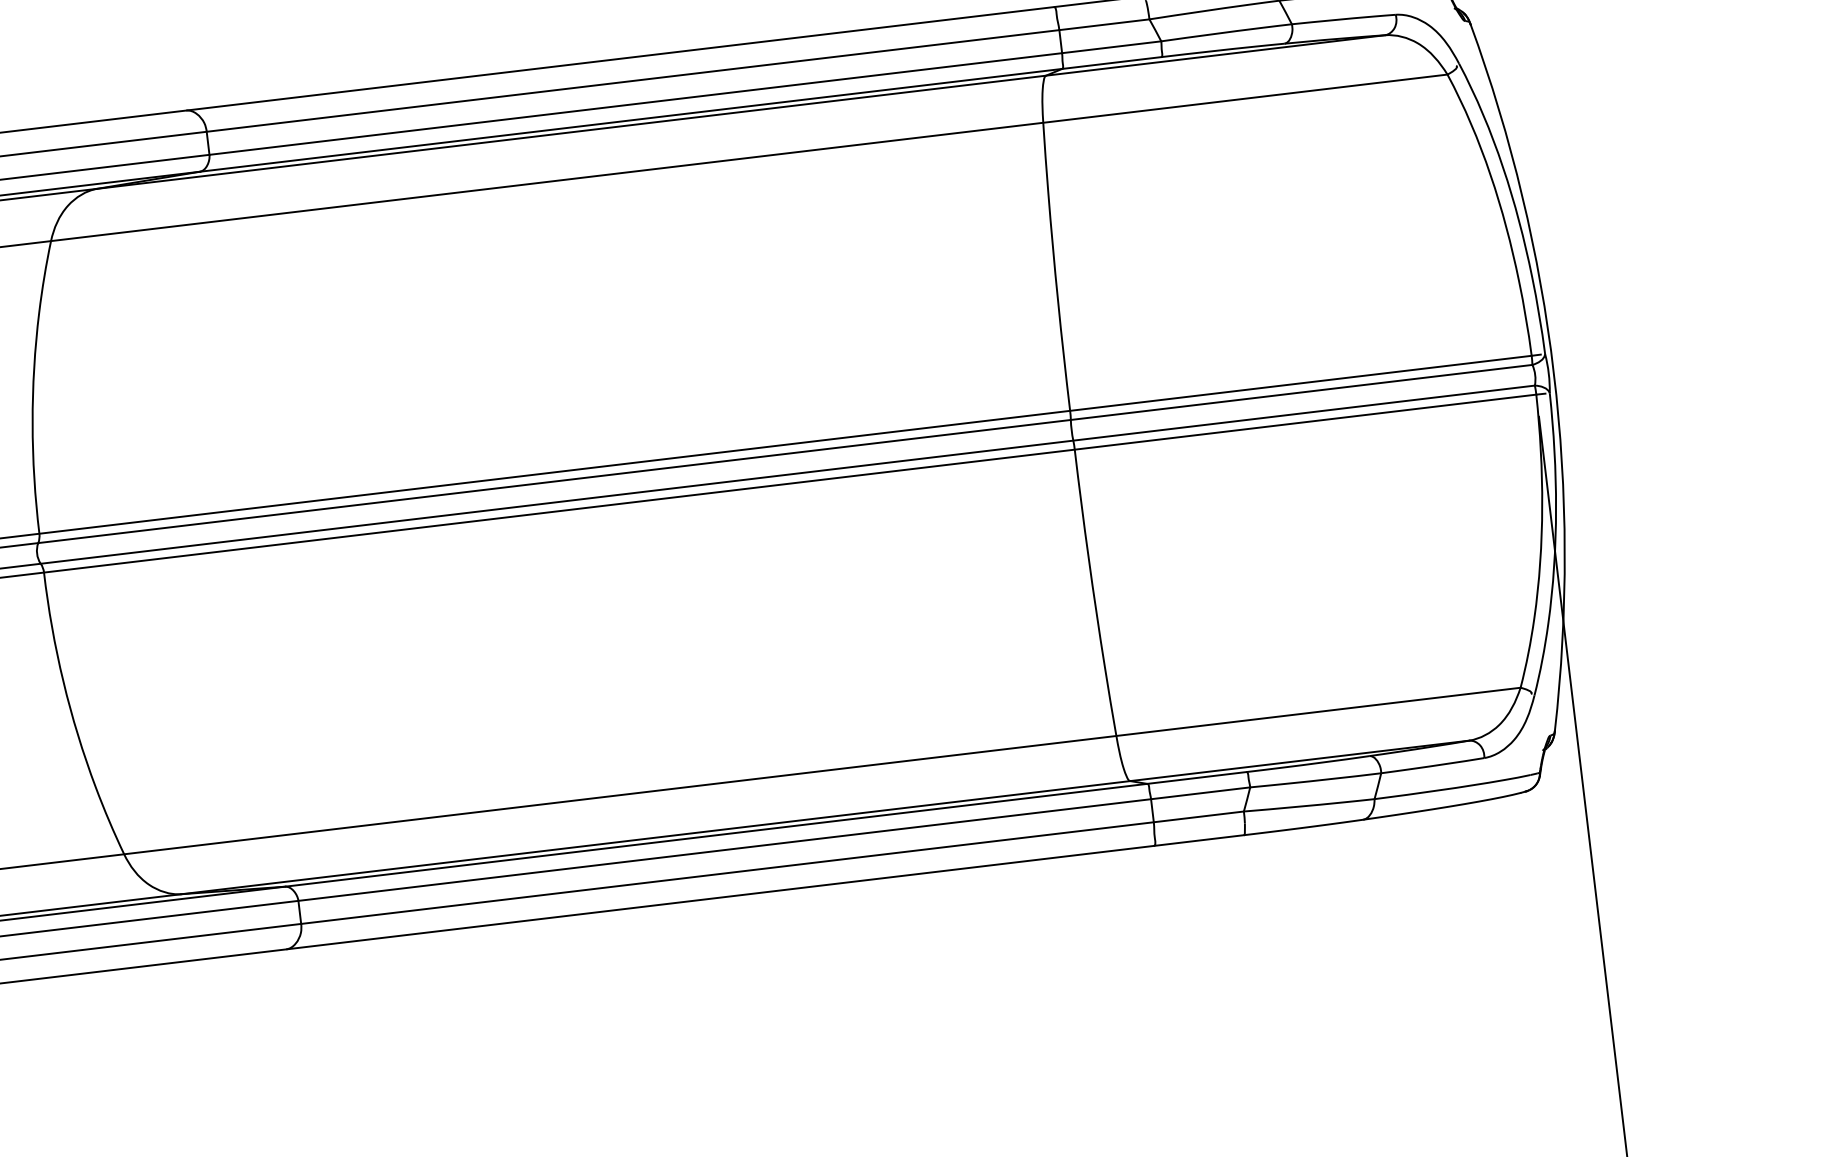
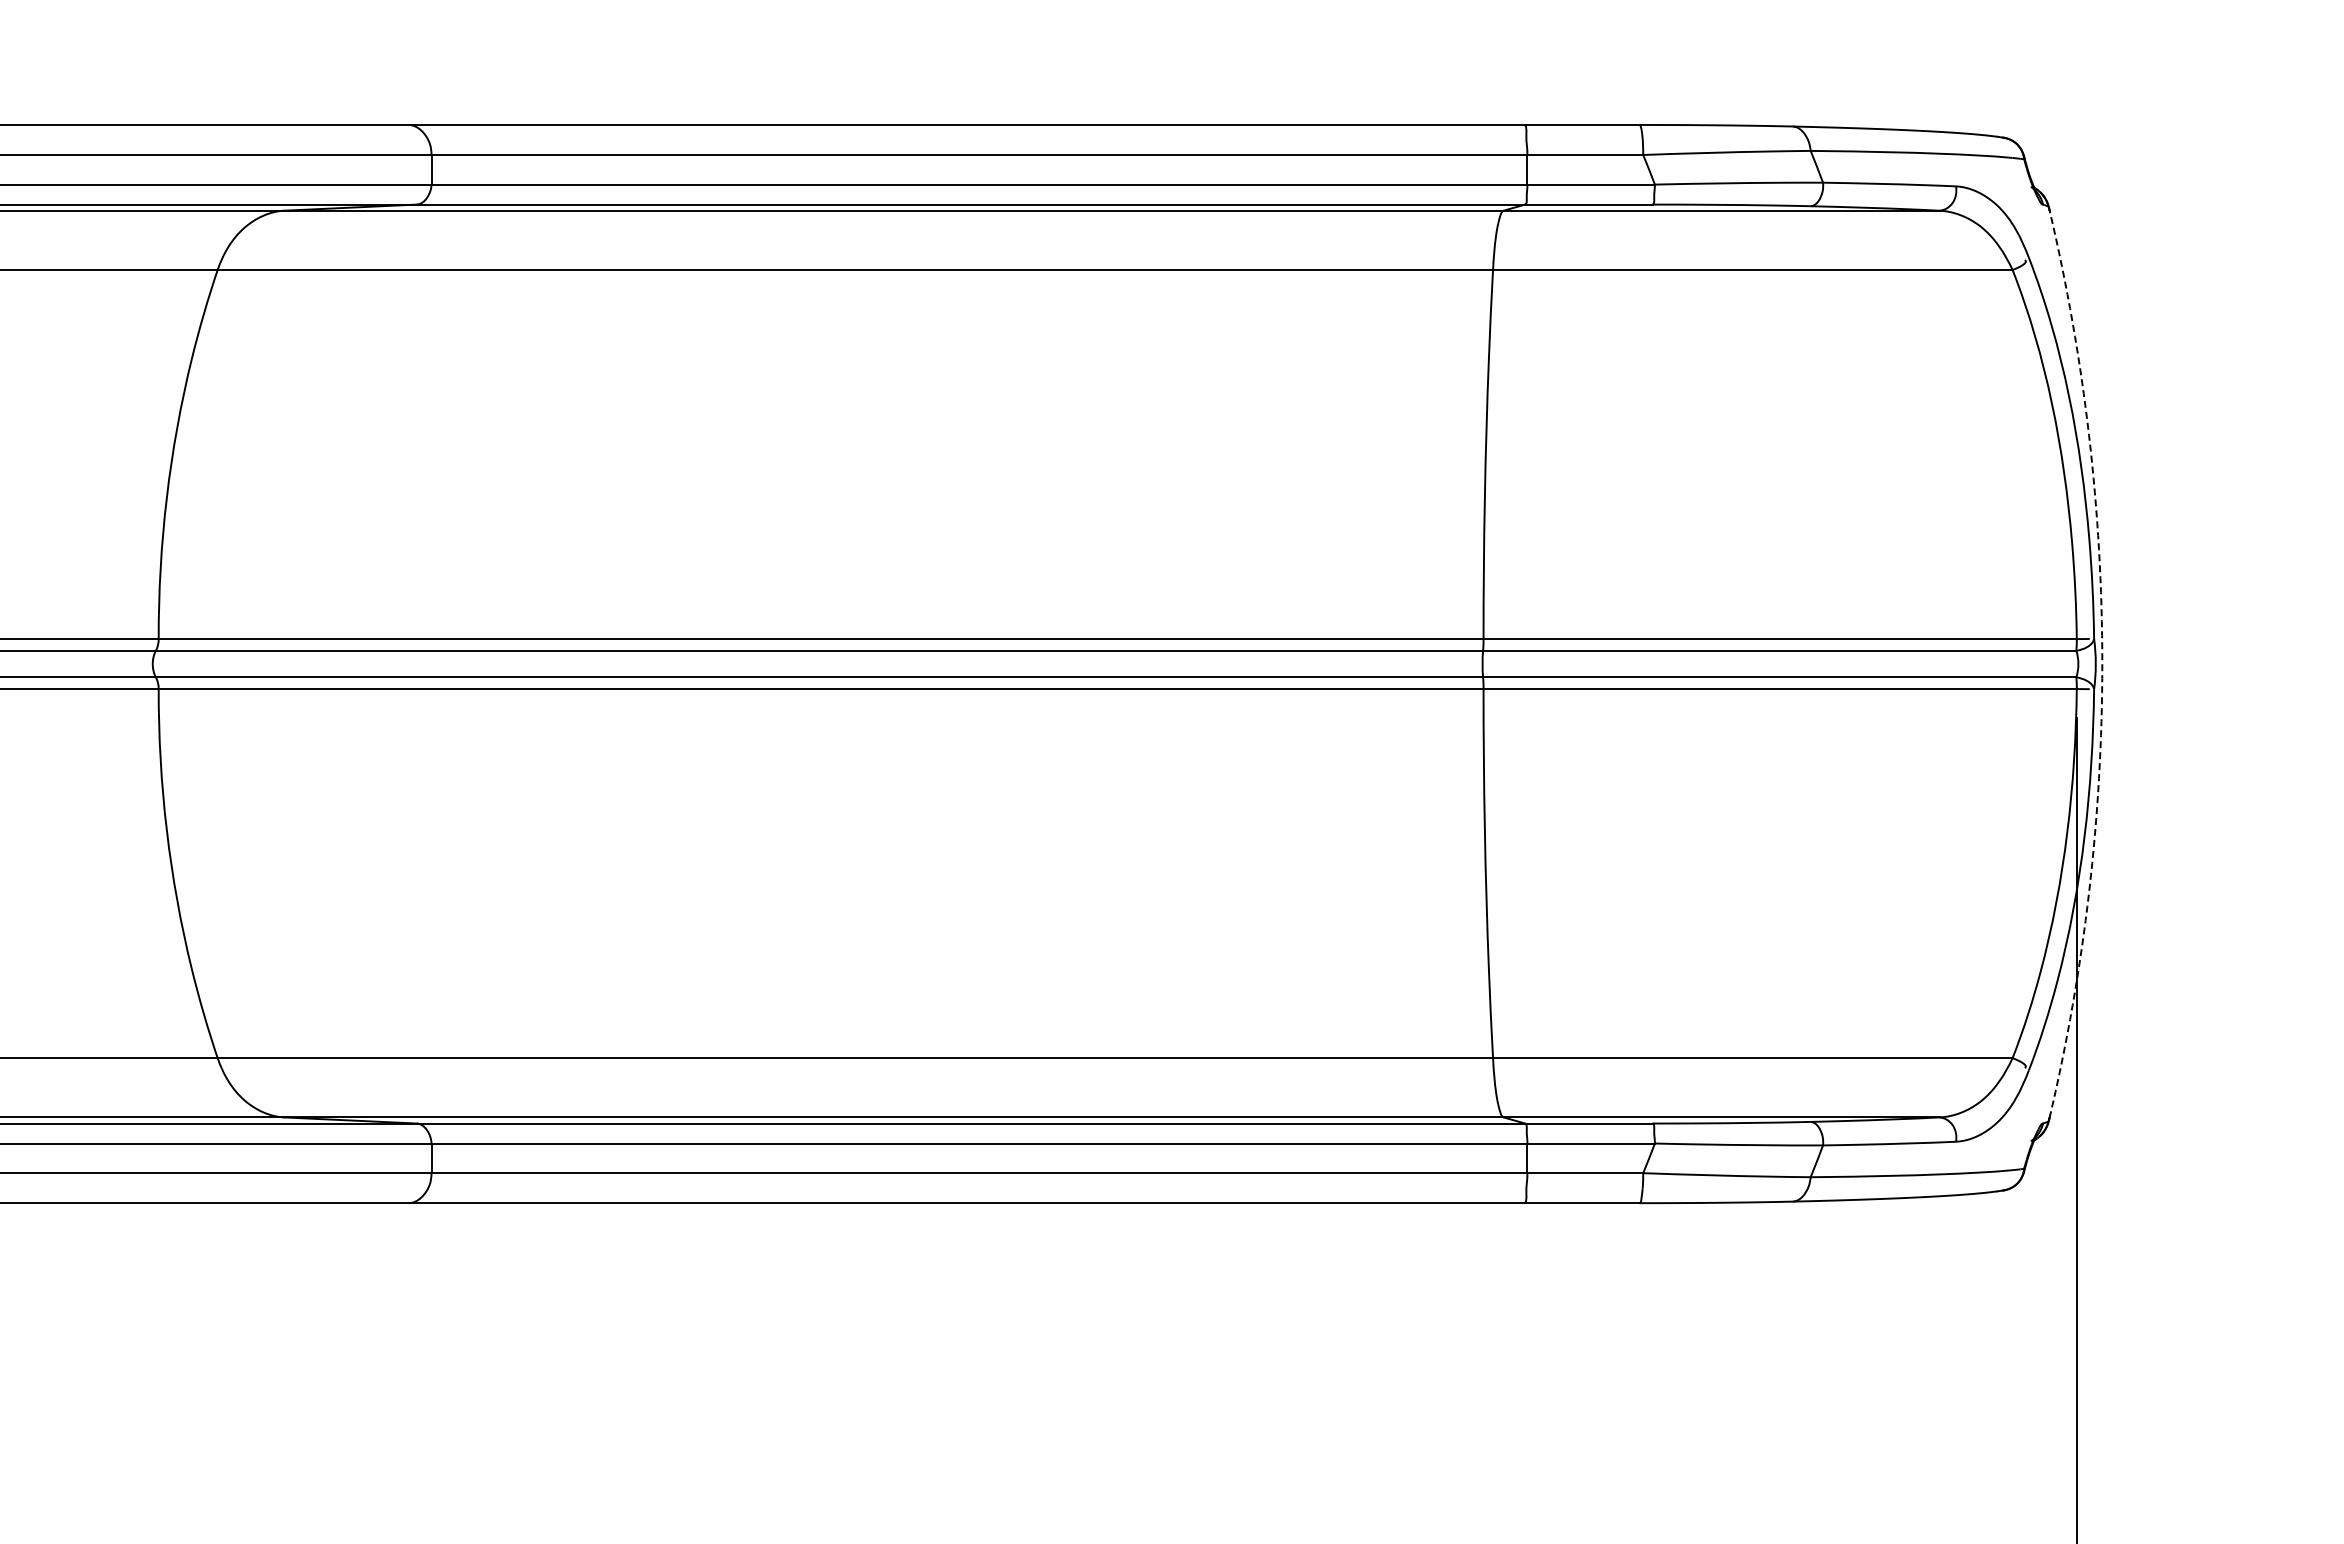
arc: (1554, 373) -> (2102, 664), solid -> dashed

